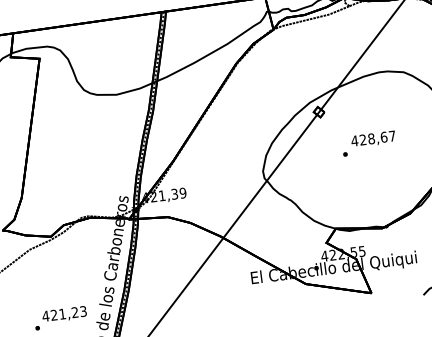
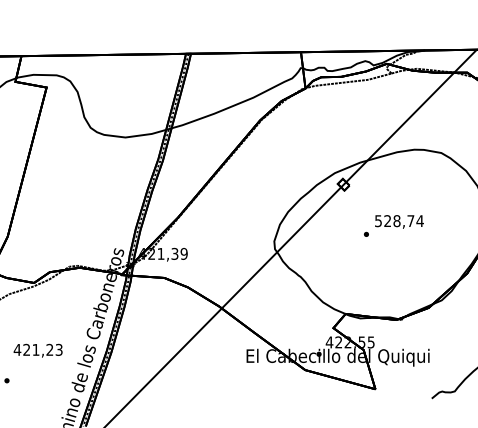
text: (372, 139) -> (398, 221), 428,67 -> 528,74
text: (63, 314) -> (37, 350), moved

